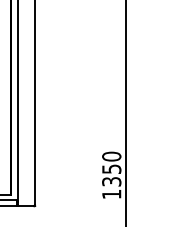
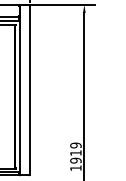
text: (111, 168) -> (75, 152), 1350 -> 1919

